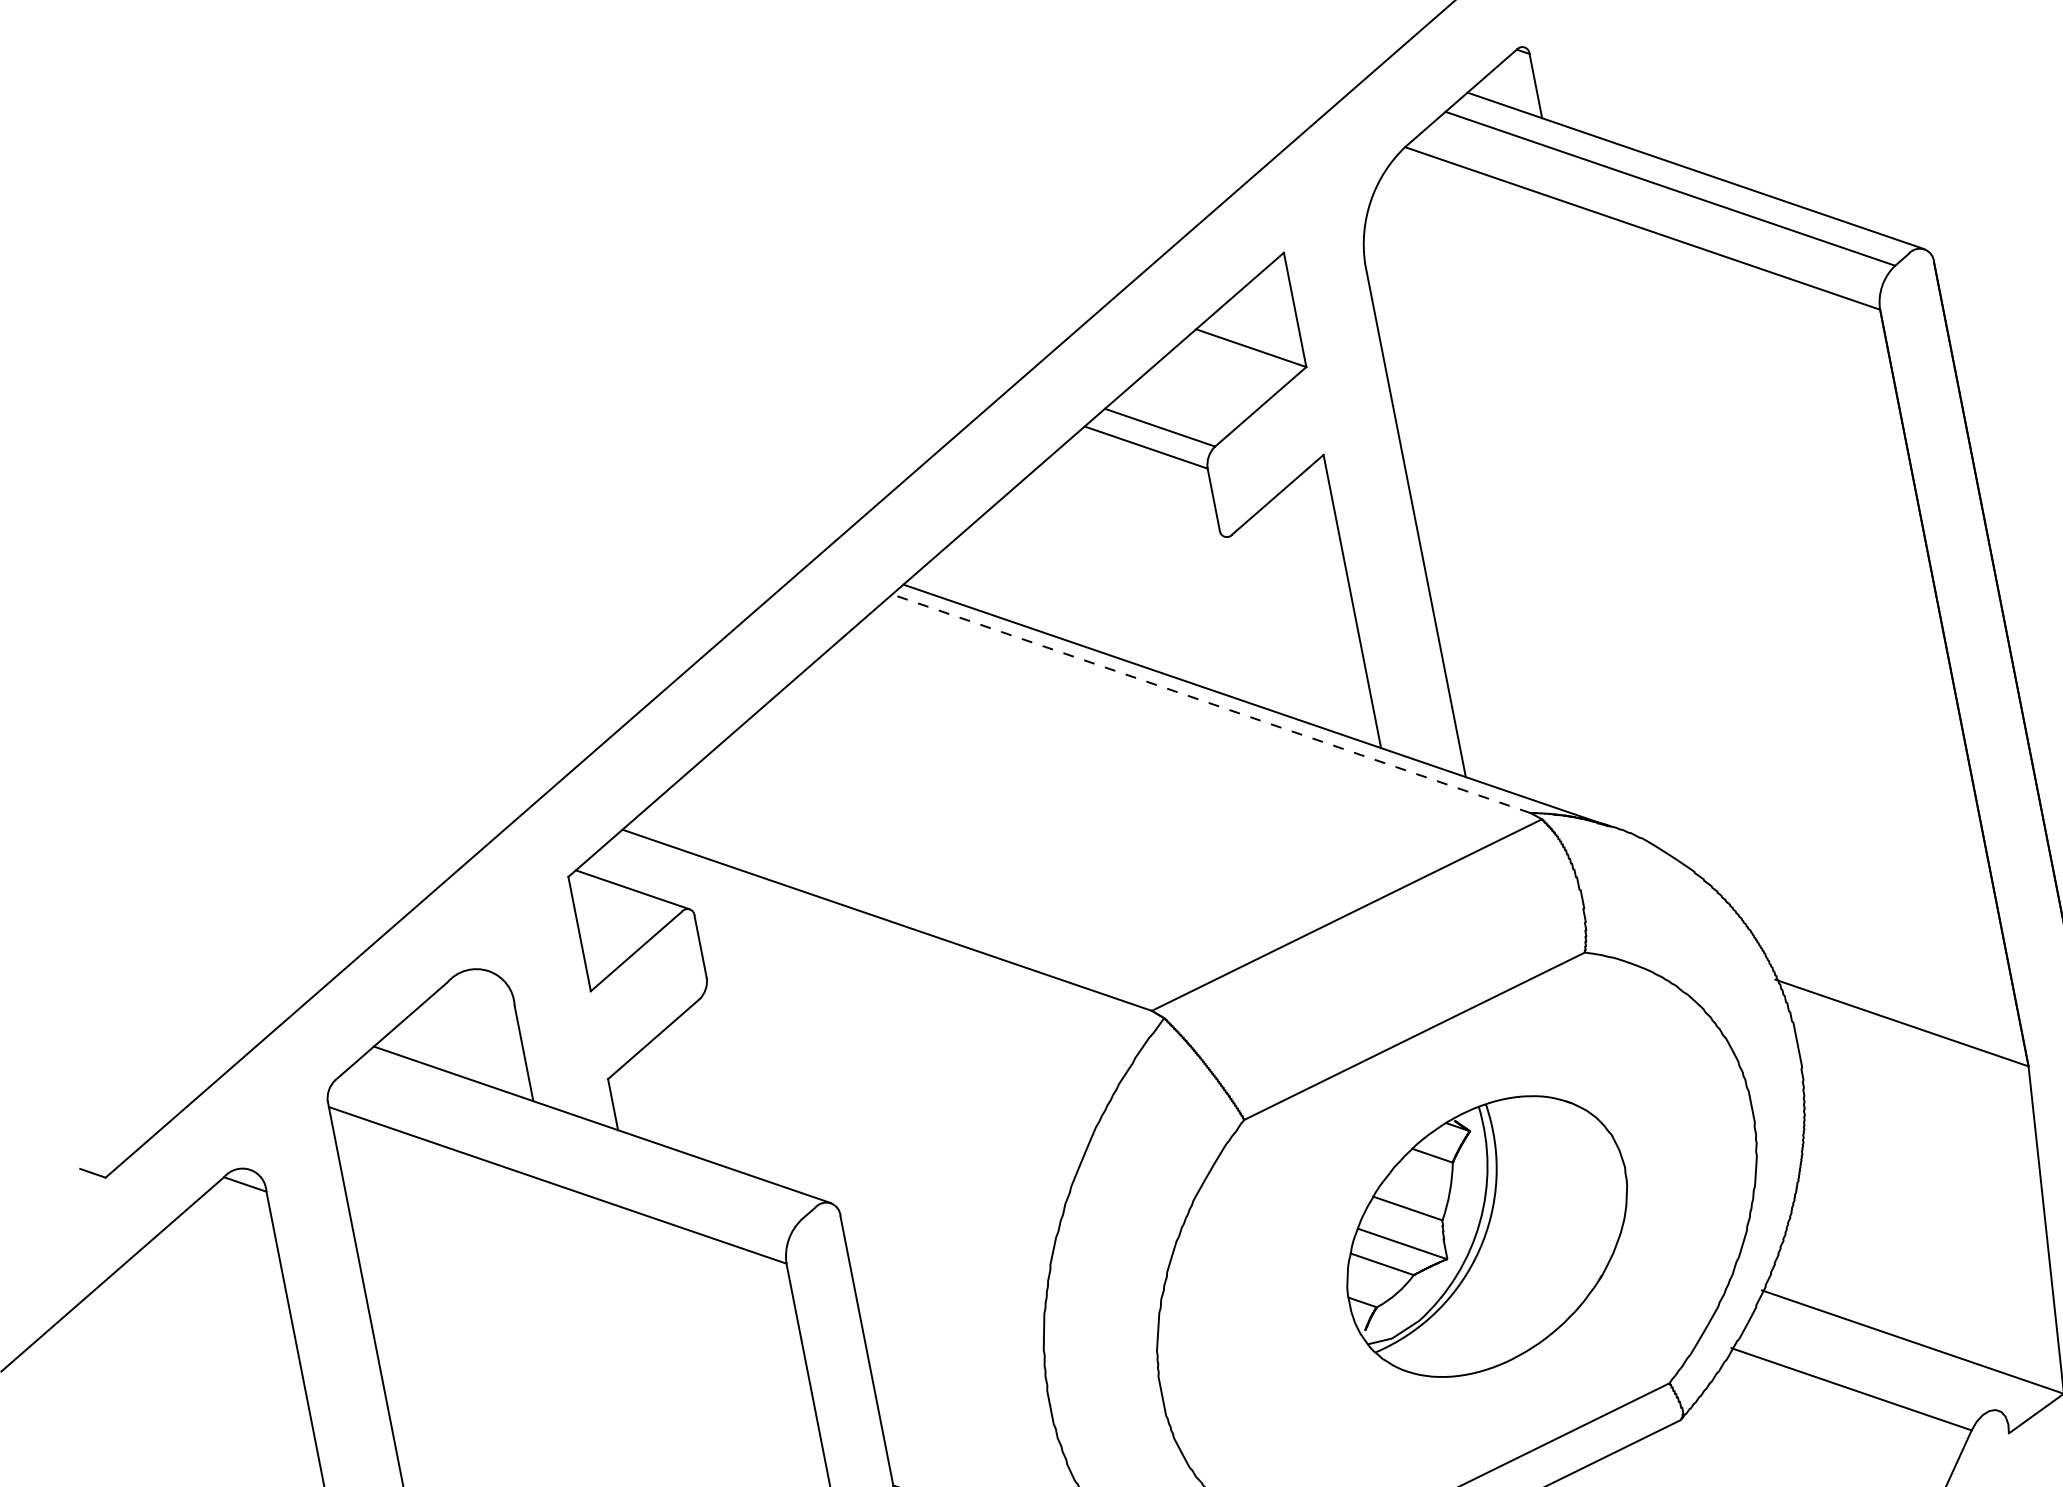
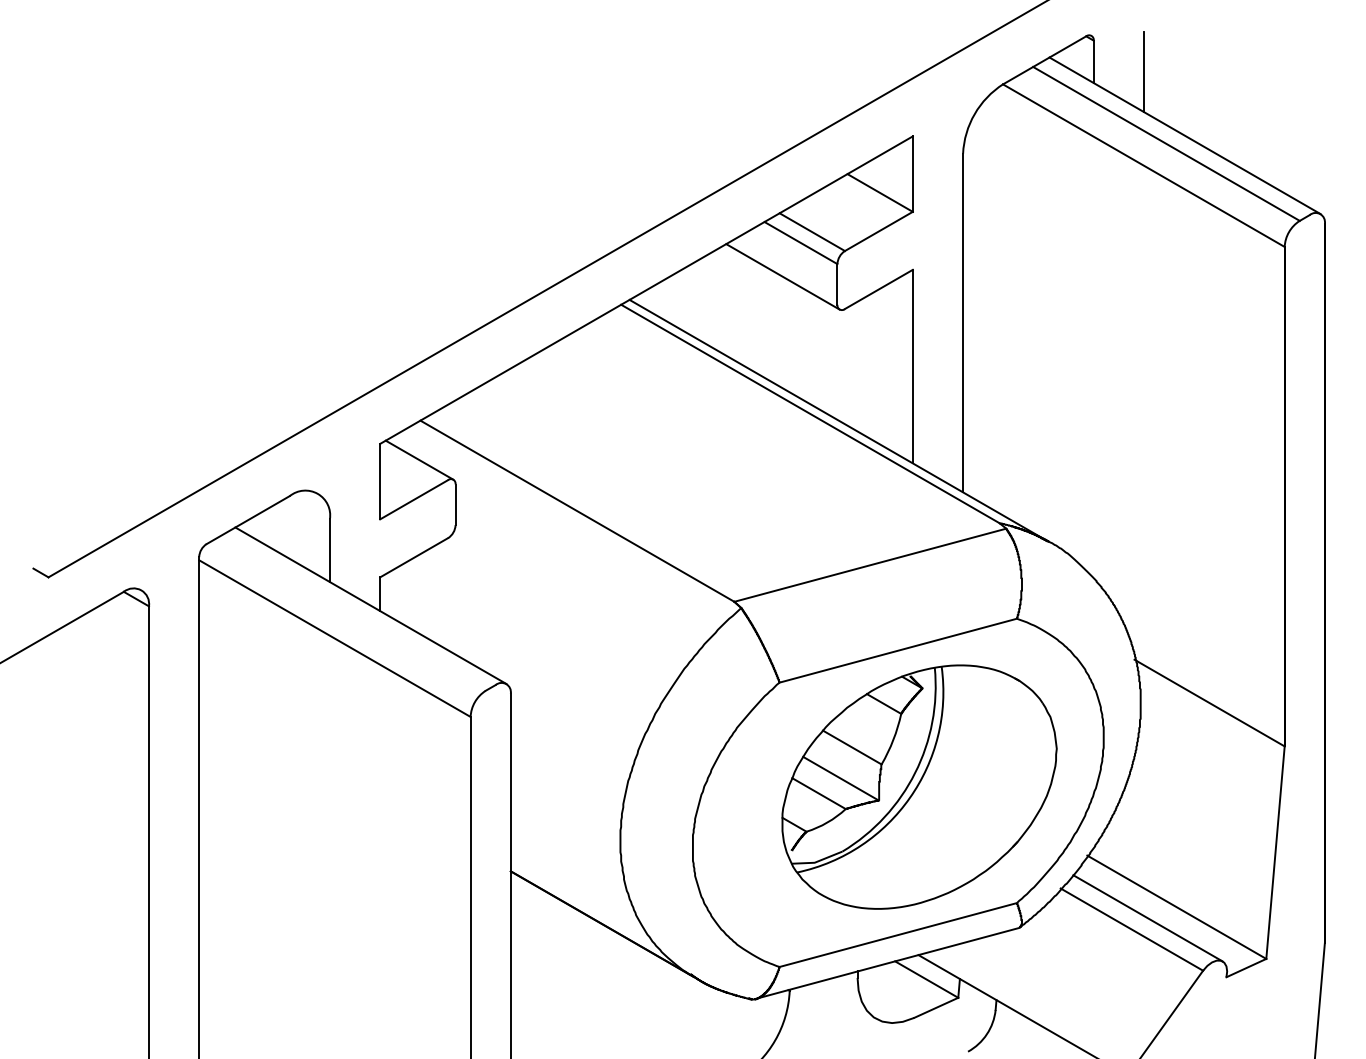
line: (1615, 87) -> (1144, 72), added
line: (1128, 503) -> (782, 276), added
line: (1211, 704) -> (810, 414), dashed -> solid
part: (1487, 1235) -> (919, 786), size x1.43
line: (1871, 1367) -> (1147, 918), added

